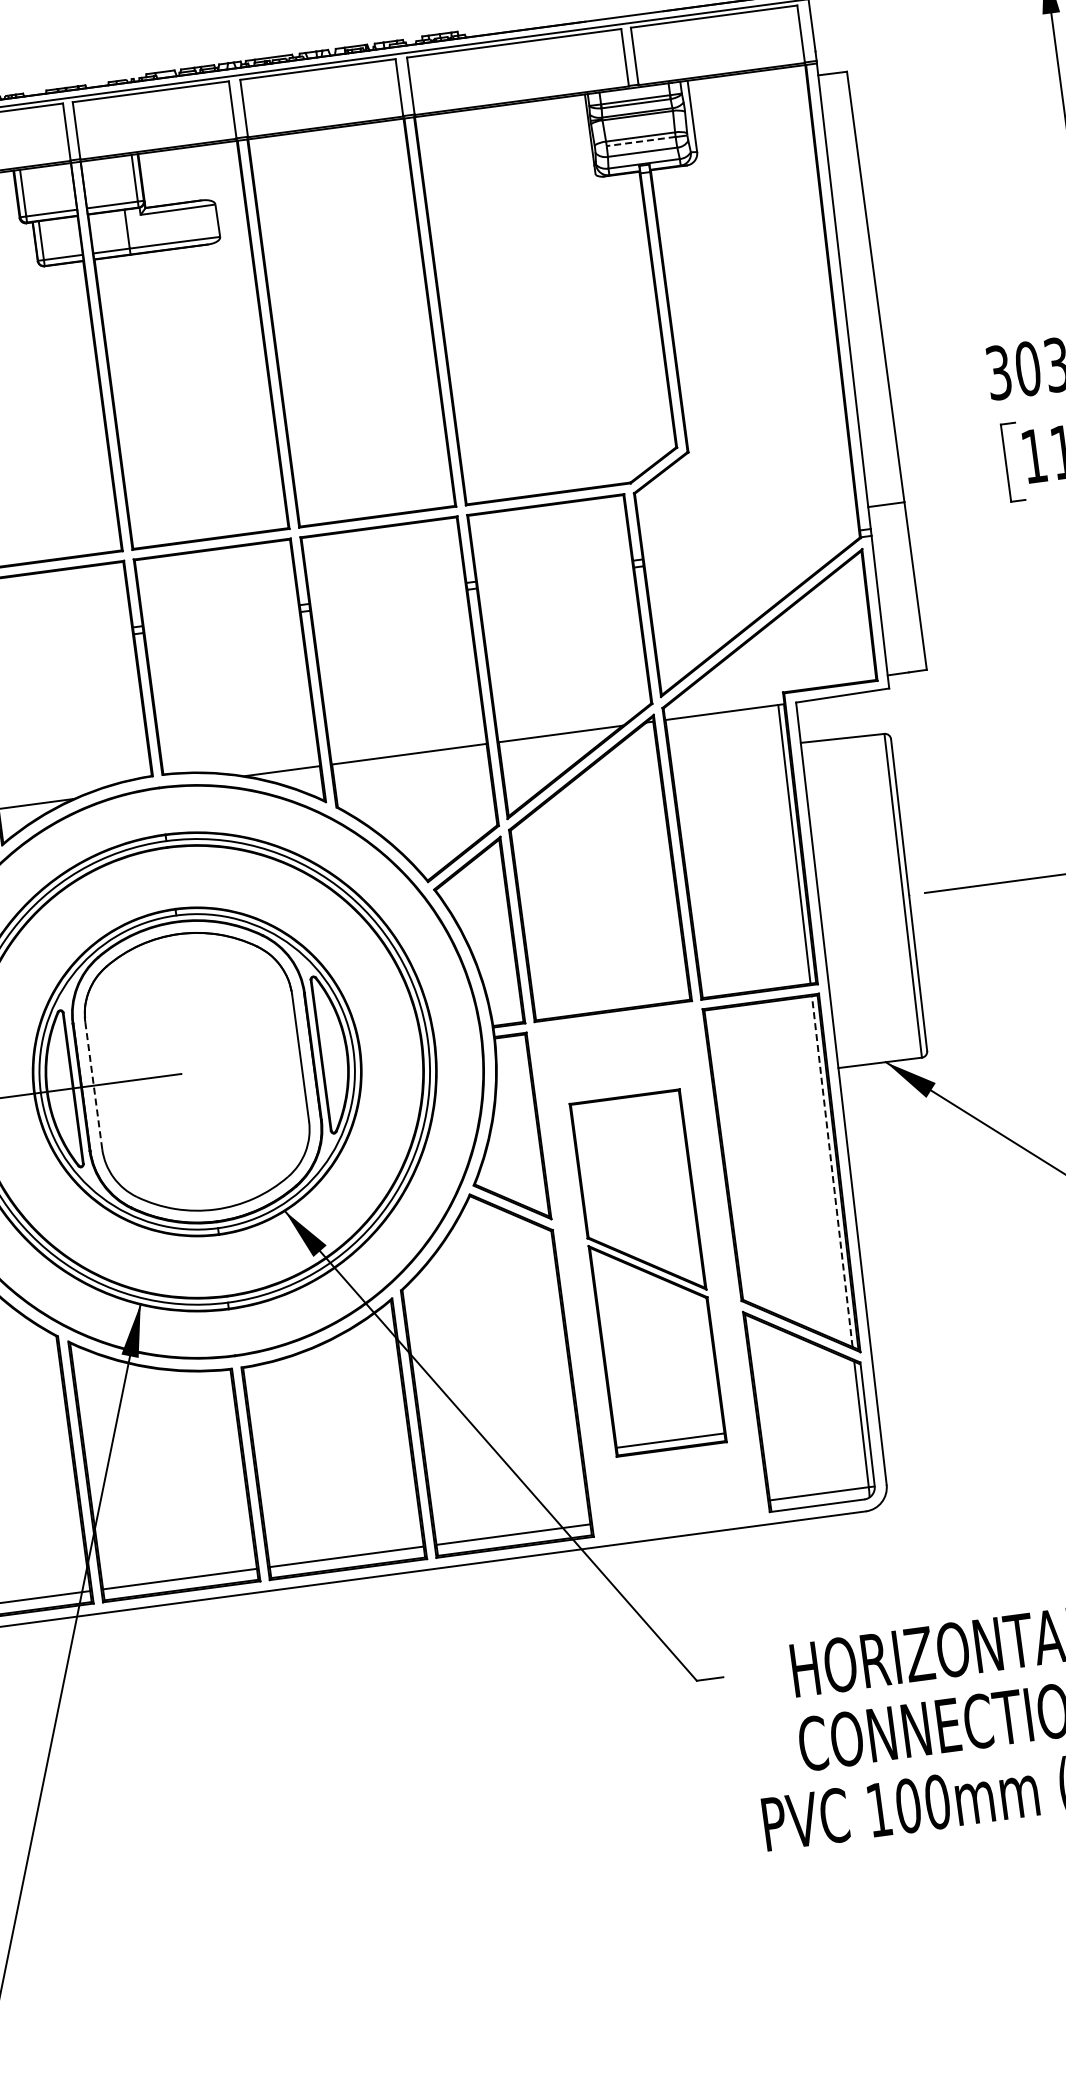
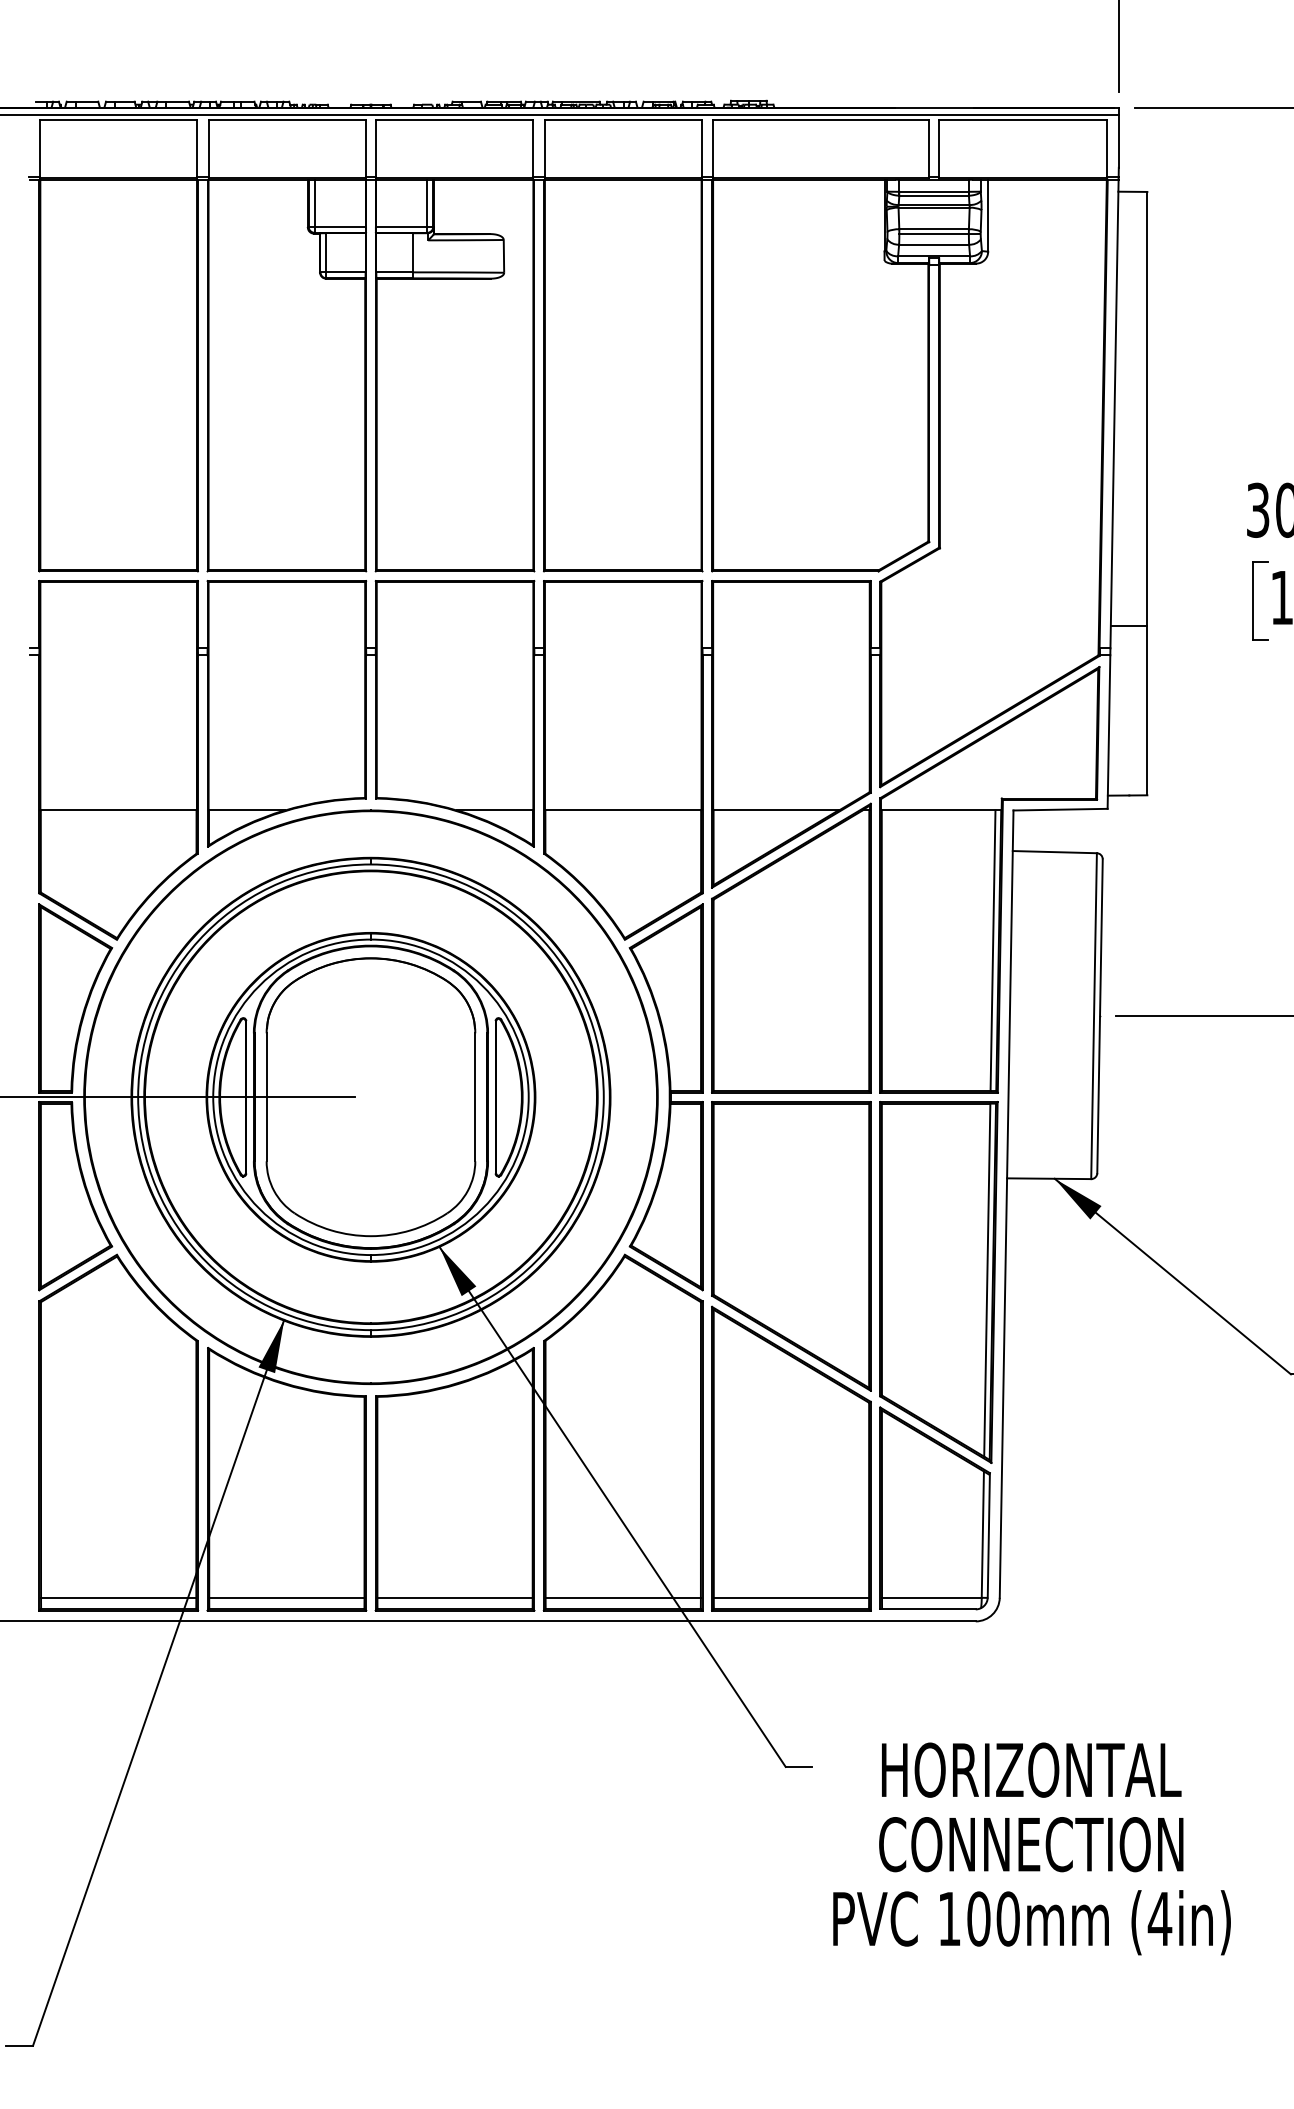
line: (641, 141) -> (934, 233), dashed -> solid
line: (93, 1084) -> (266, 1096), dashed -> solid
line: (832, 1171) -> (987, 1280), dashed -> solid
part: (648, 1273) -> (791, 1356), size x1.43

